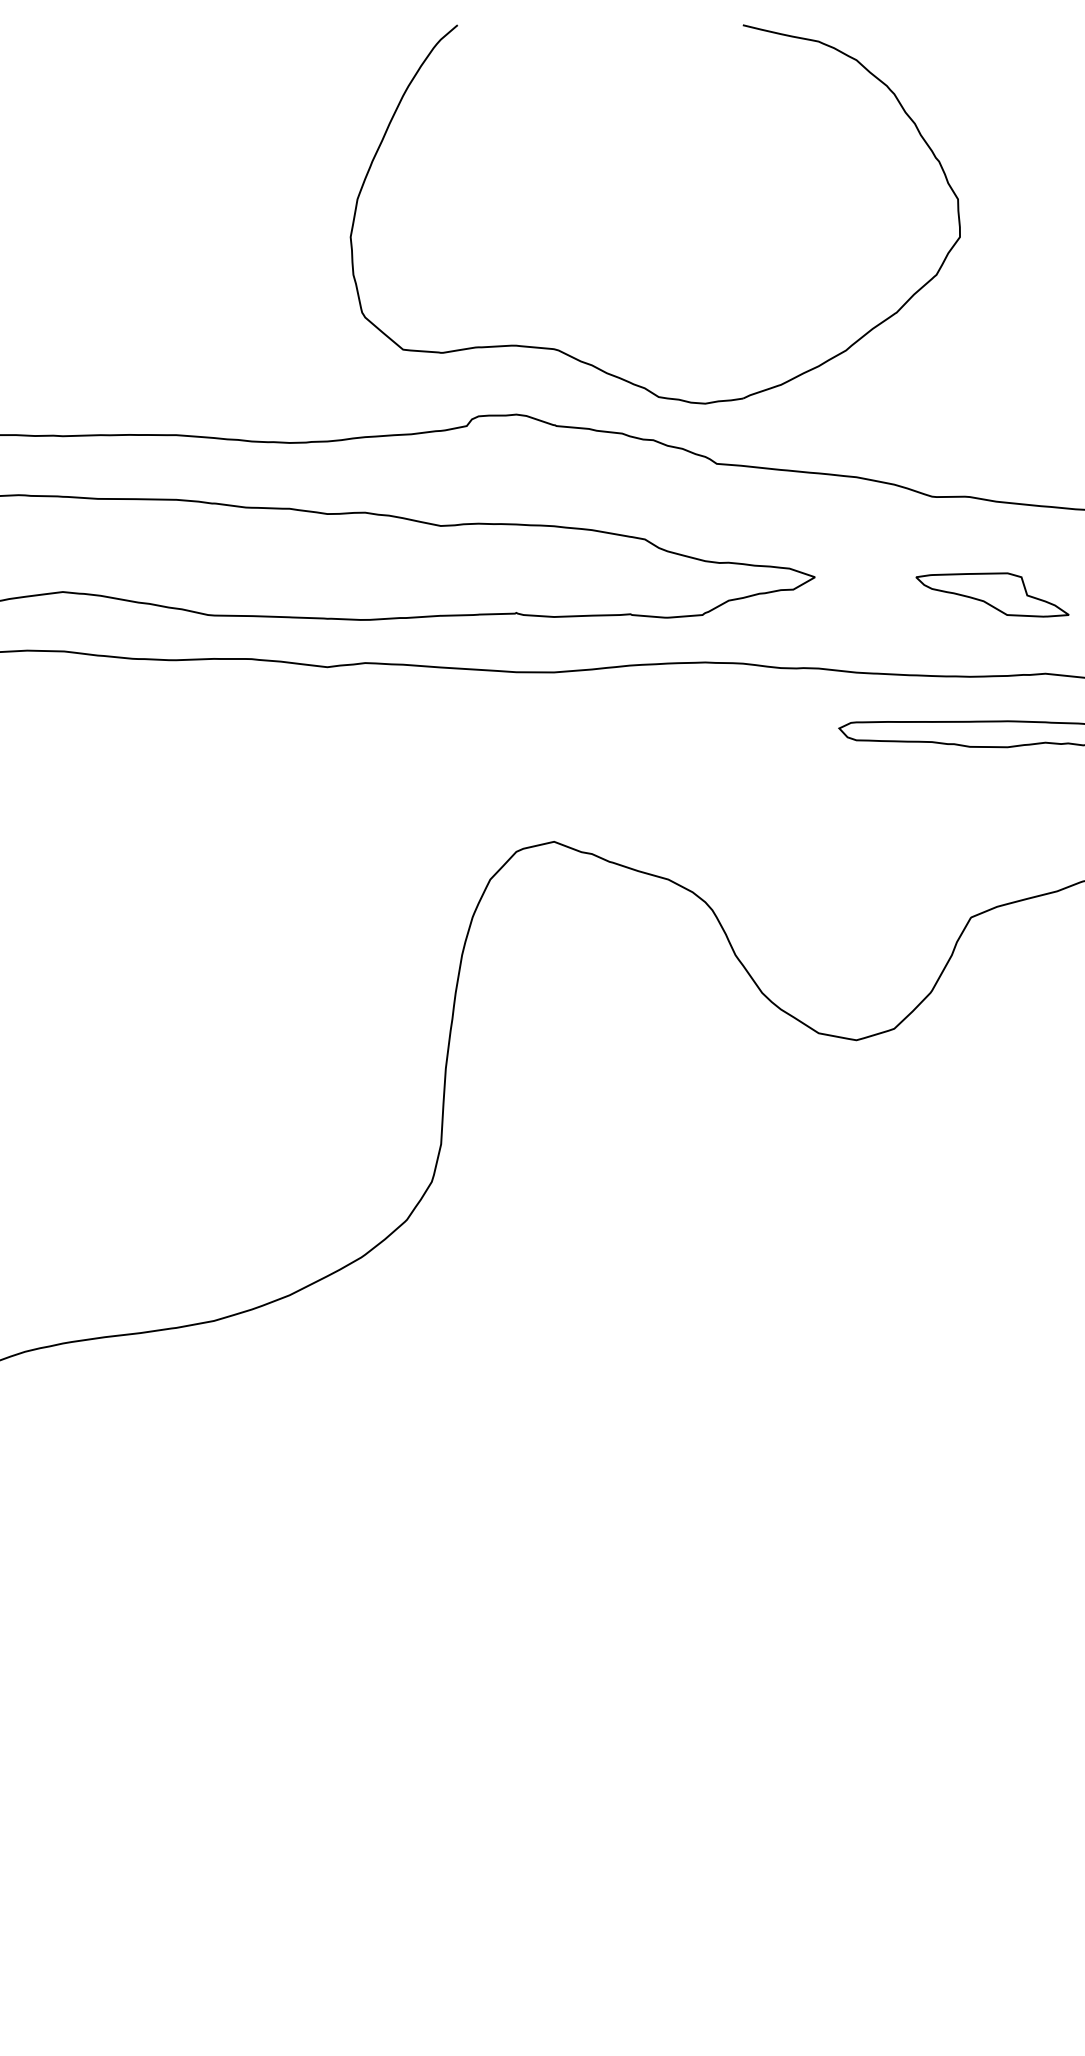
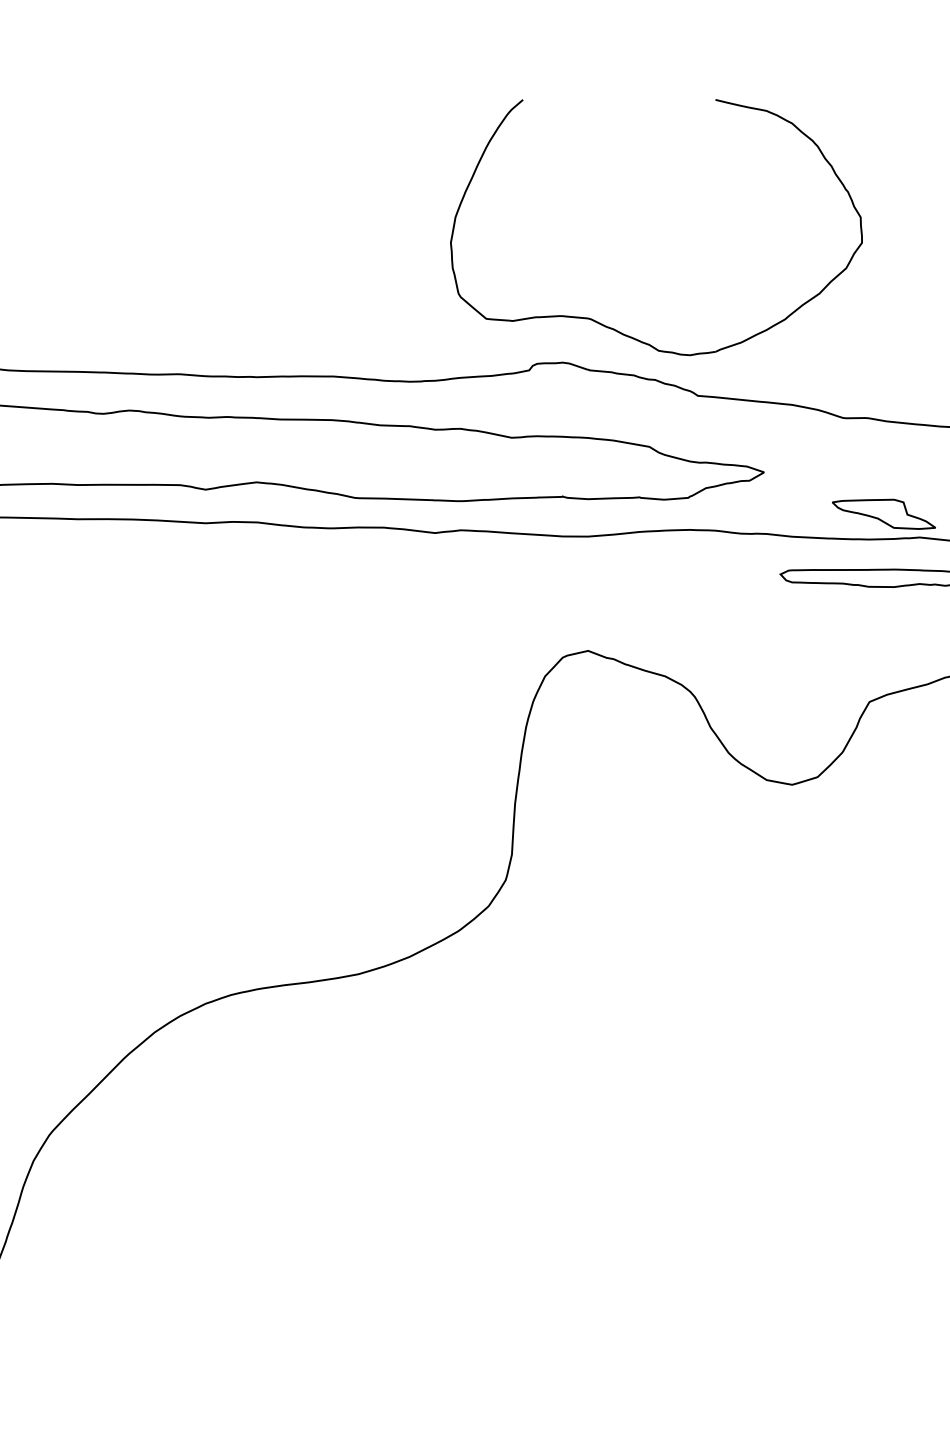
part: (991, 593) -> (883, 513), moved

